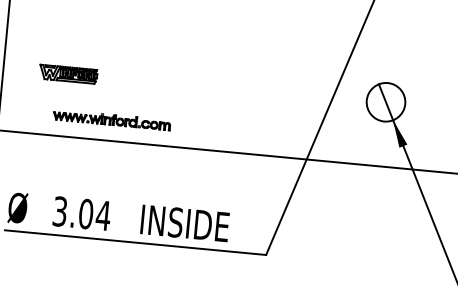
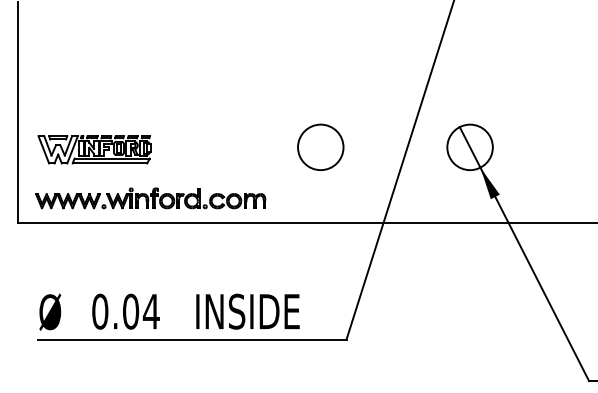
part: (68, 74) -> (94, 149), size x1.67
circle: (259, 89) -> (320, 146), added
part: (111, 119) -> (150, 198), size x1.67
text: (60, 211) -> (100, 311), 3.04 -> 0.04

